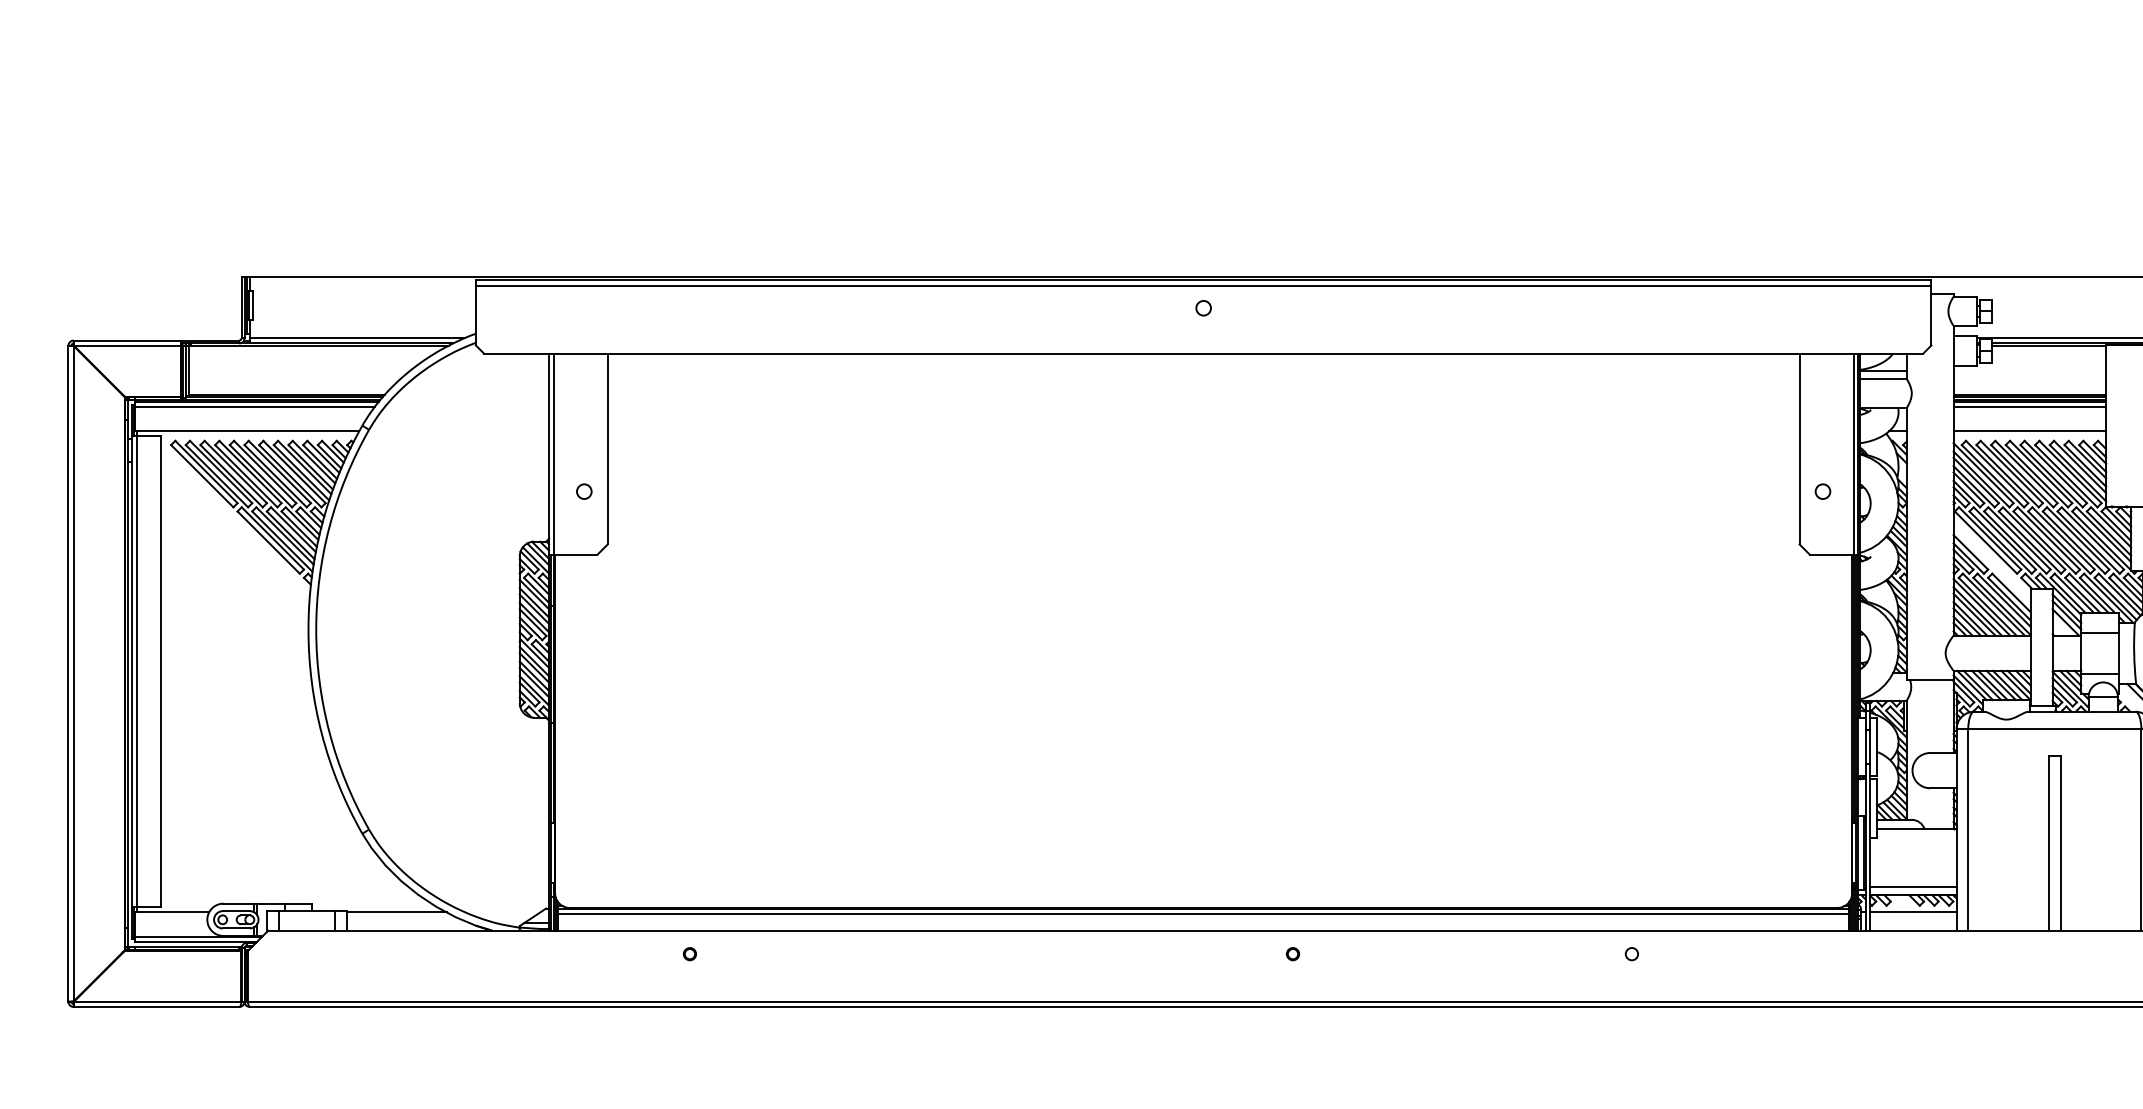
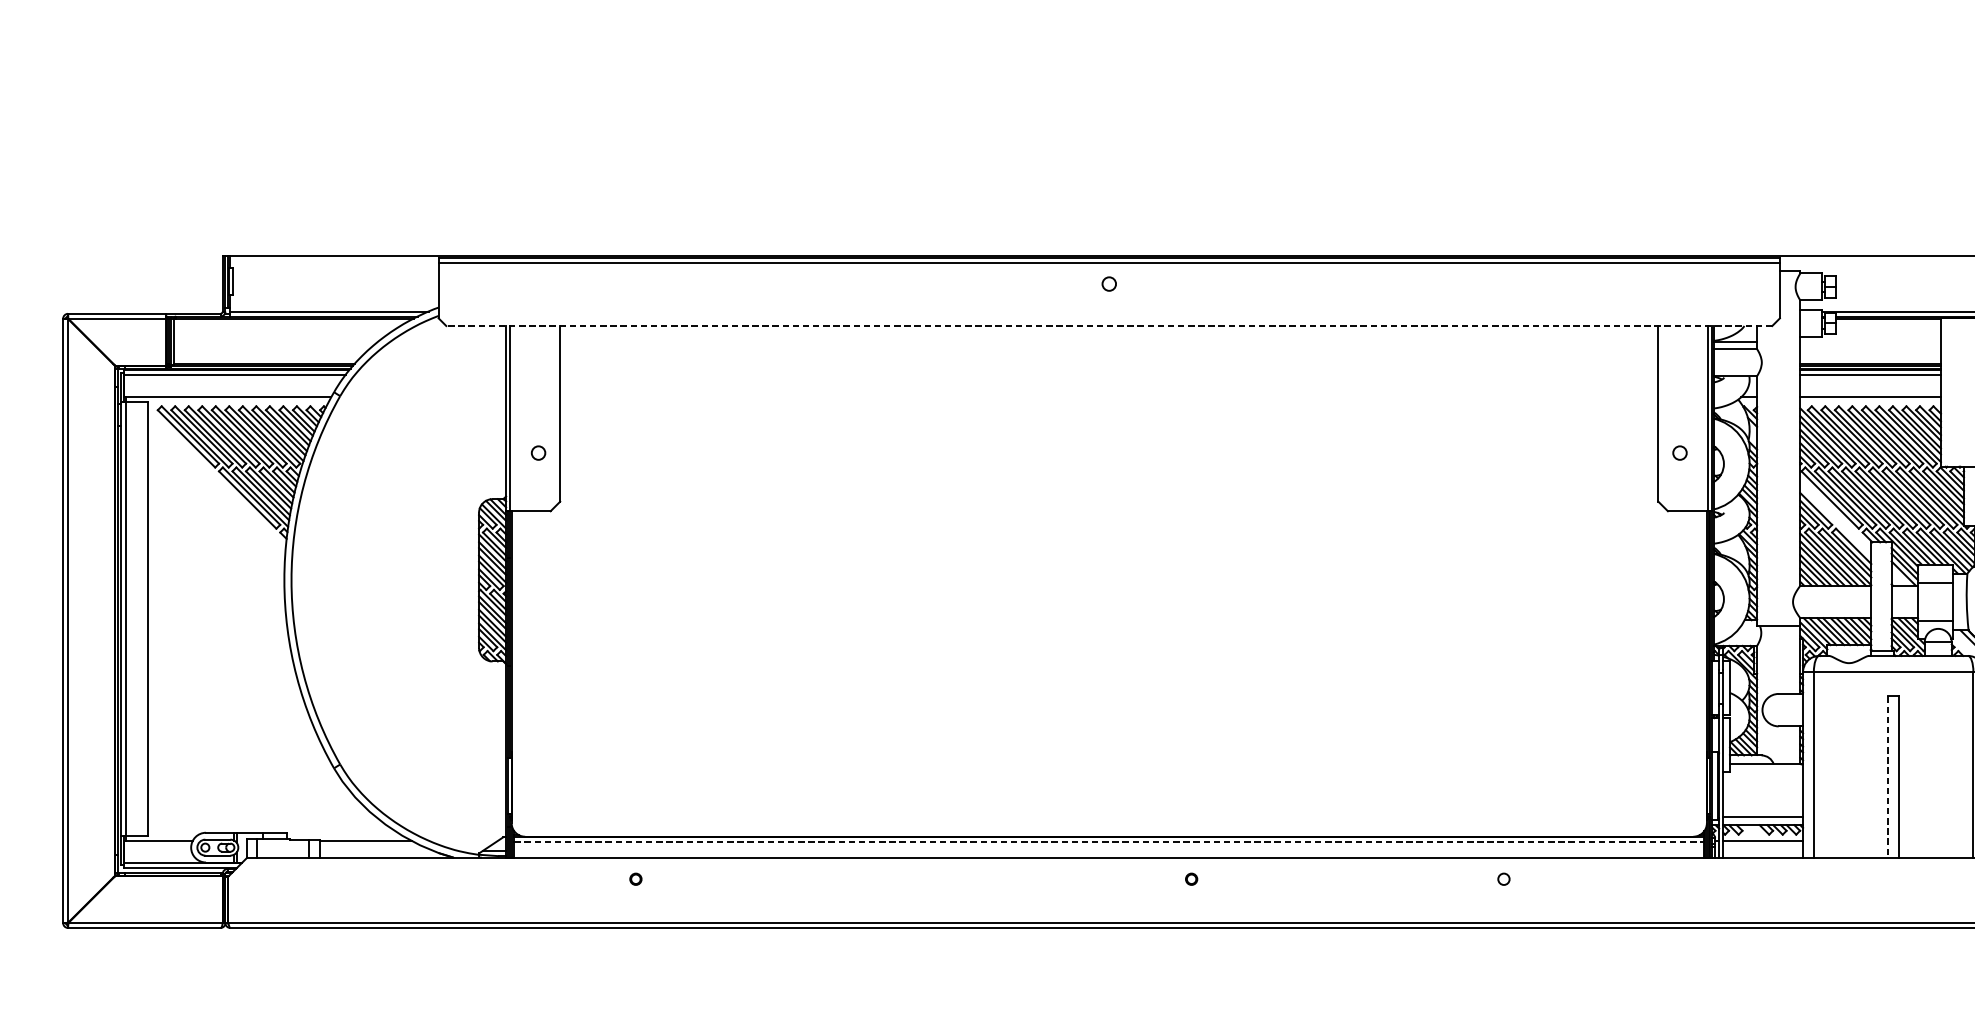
line: (1203, 353) -> (1109, 325), solid -> dashed
line: (2048, 843) -> (1887, 777), solid -> dashed
line: (1203, 913) -> (1109, 841), solid -> dashed

